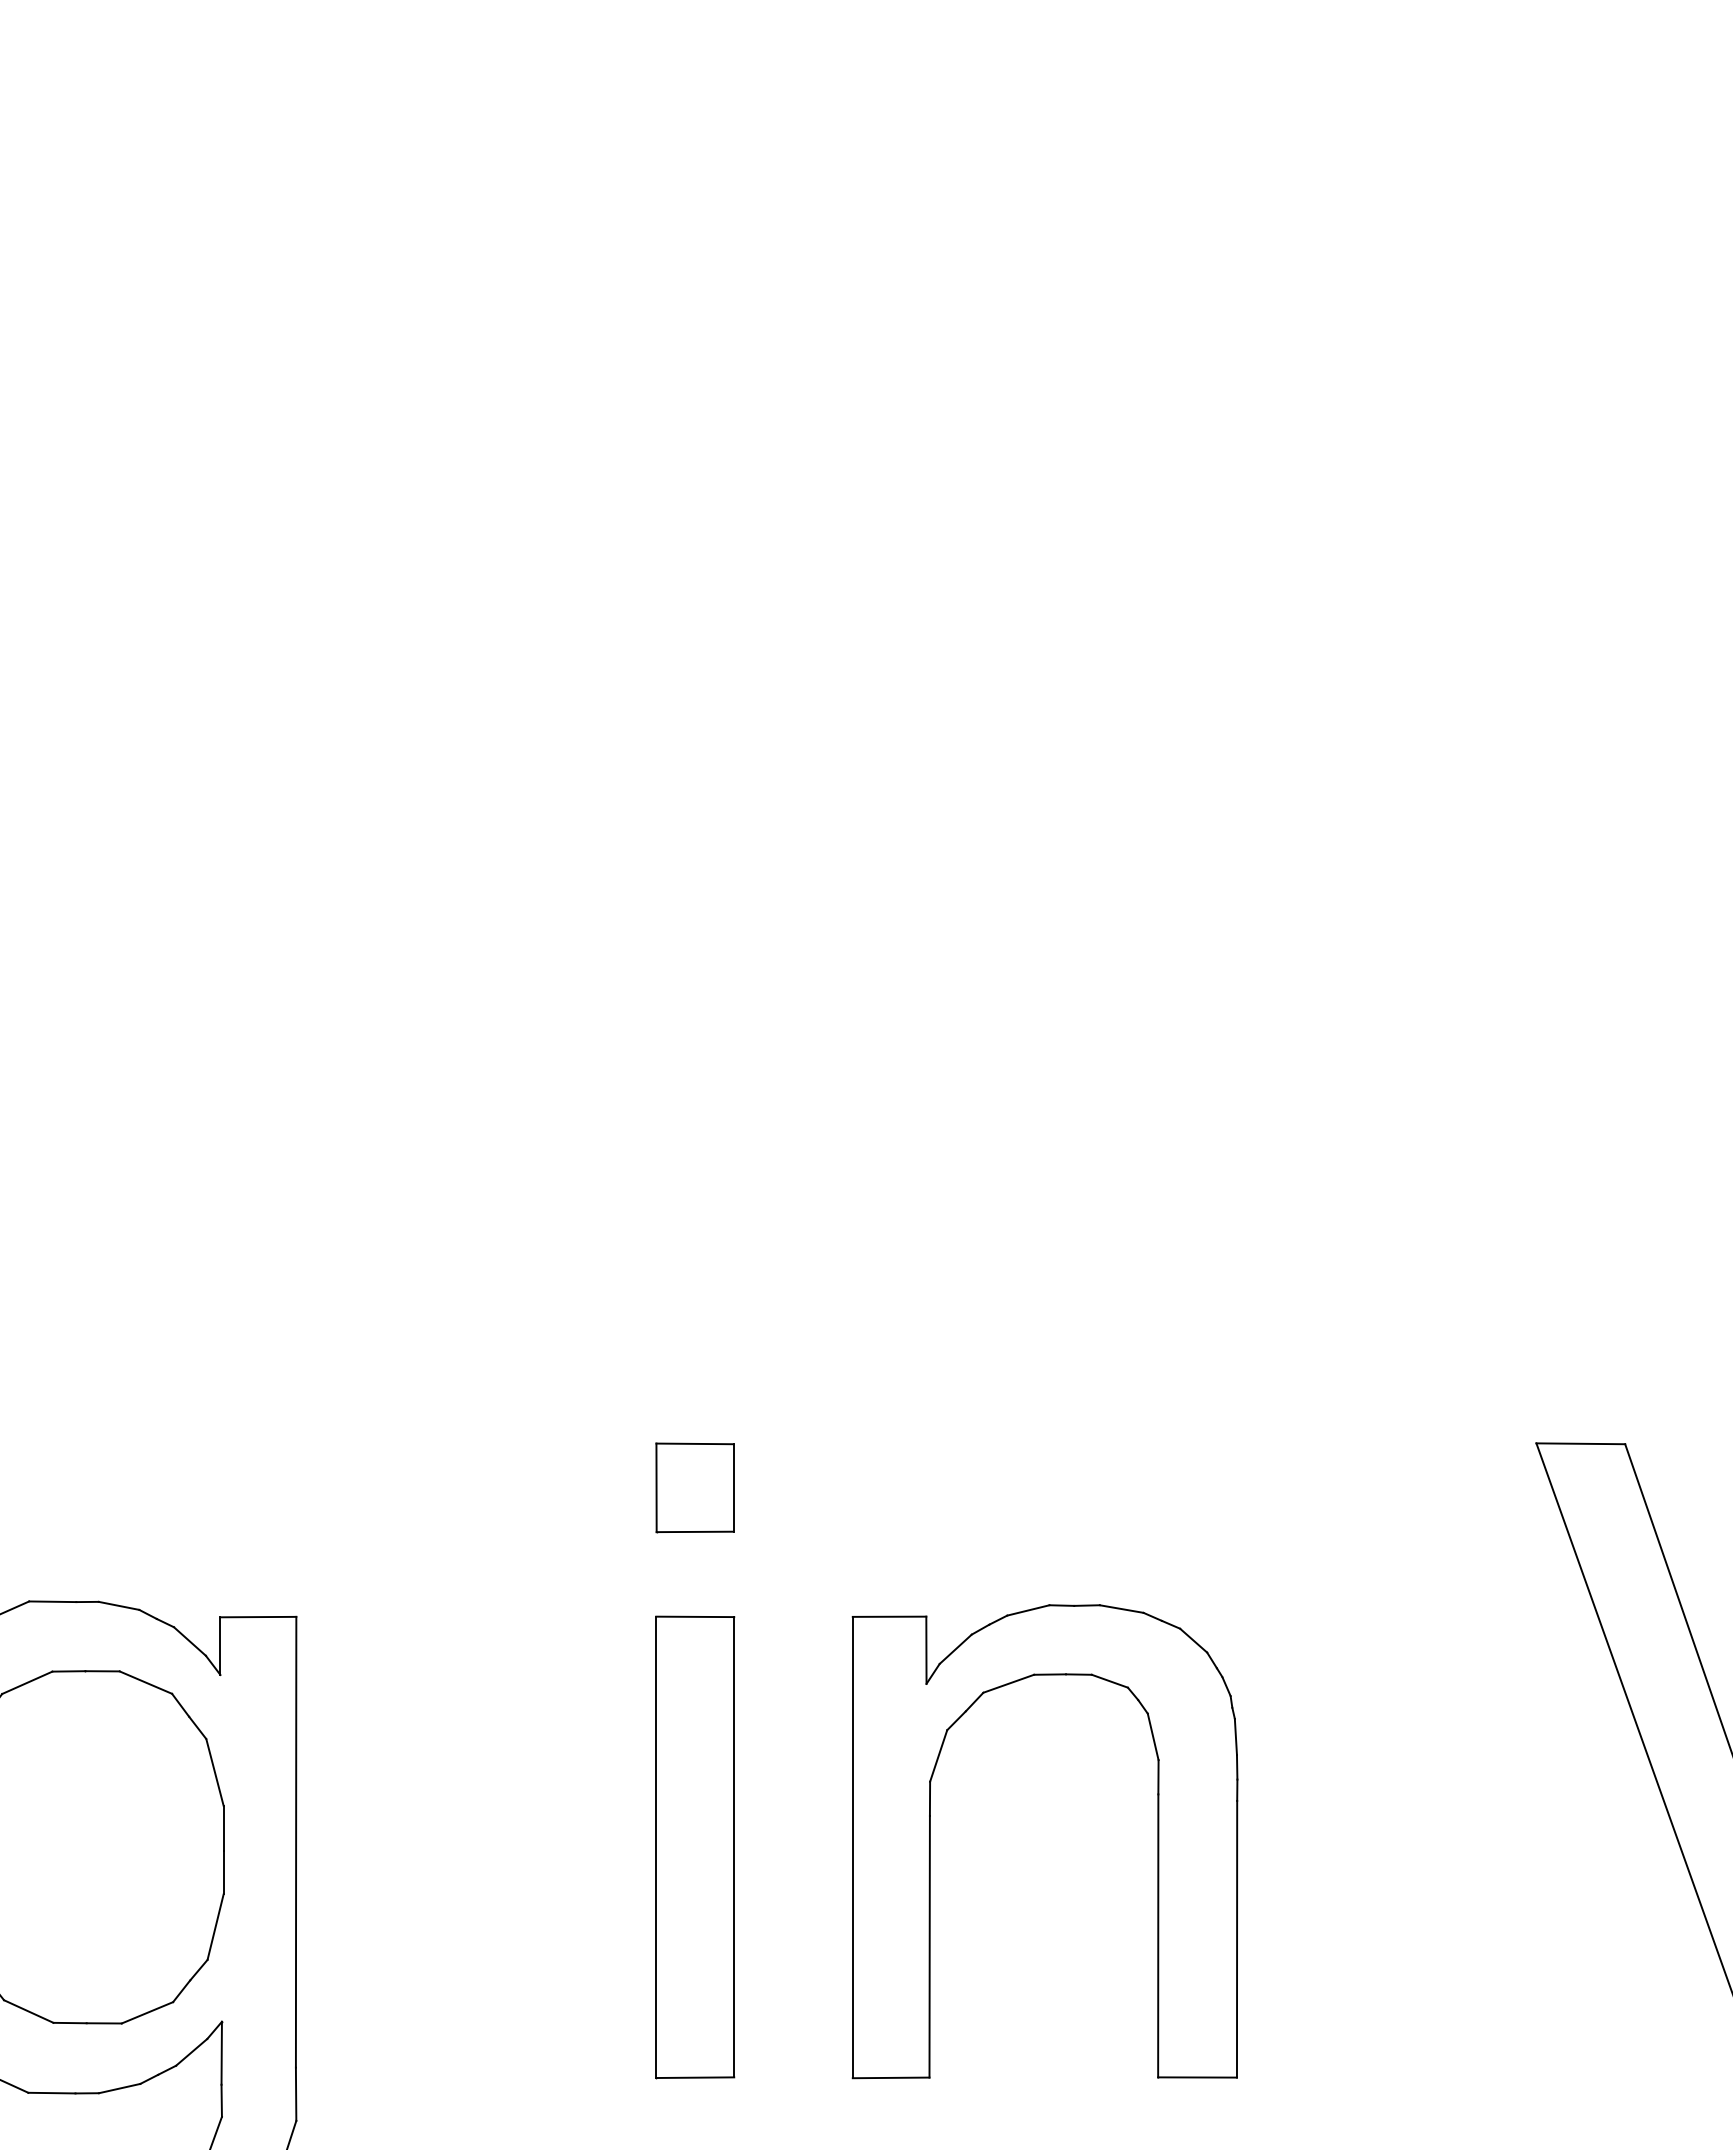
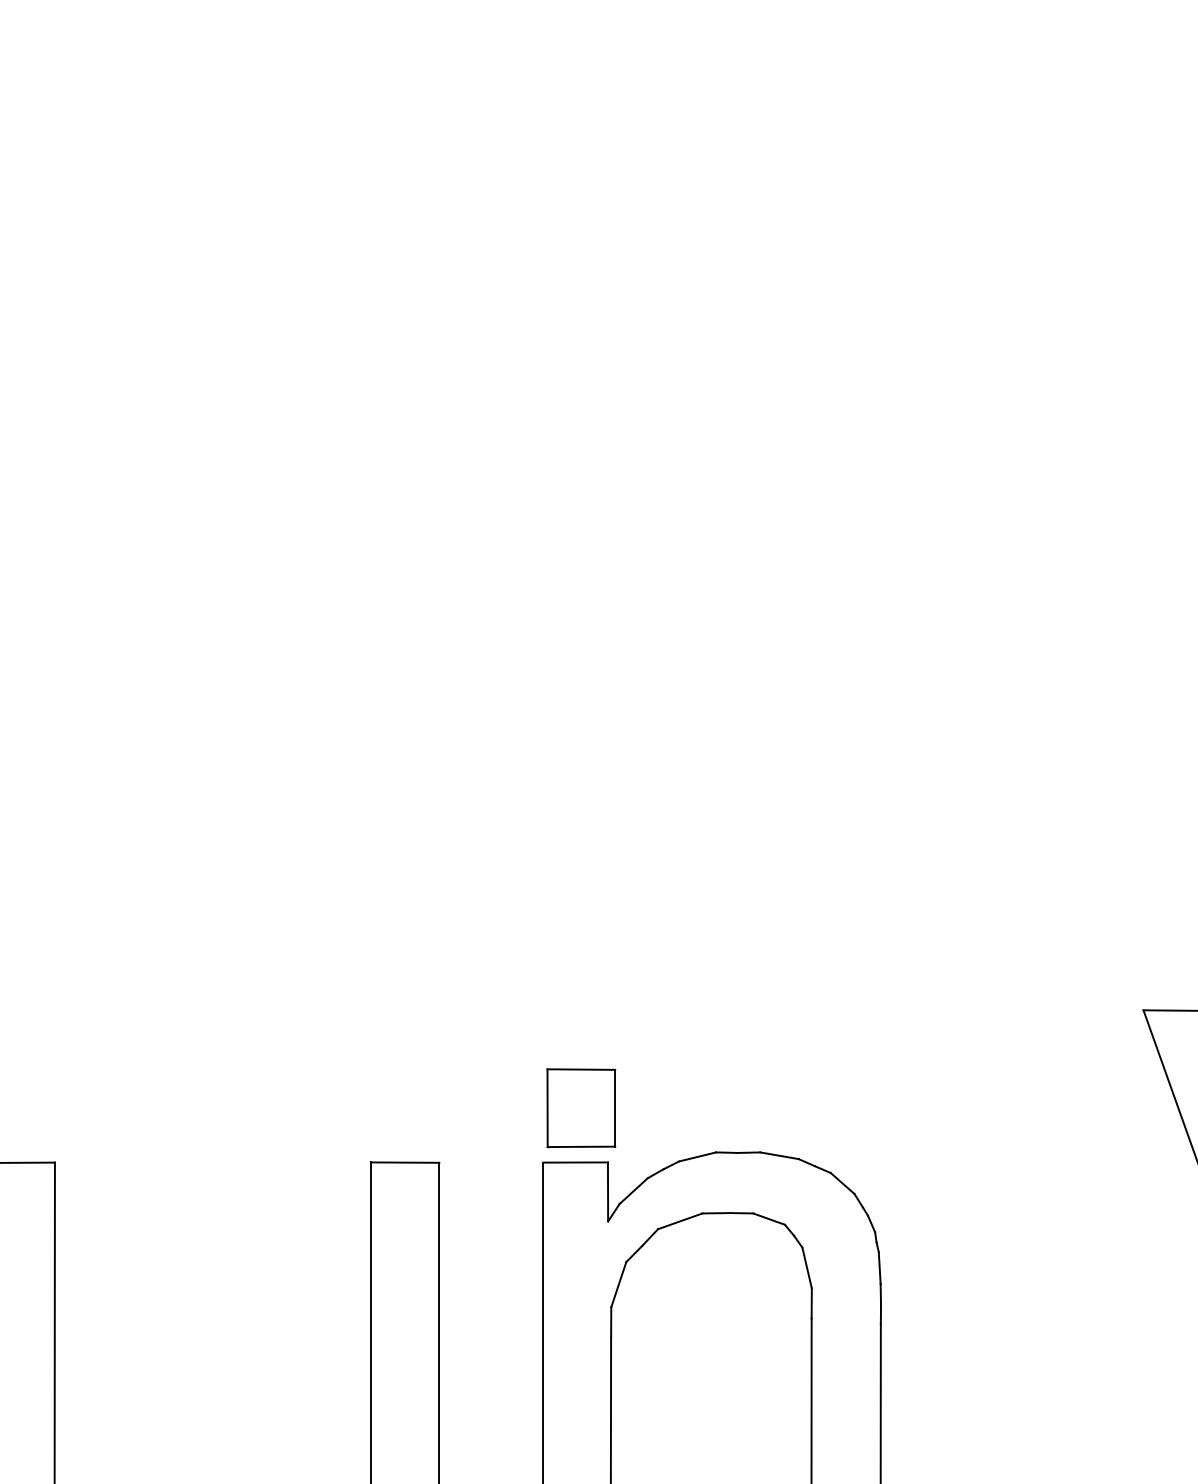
part: (694, 1487) -> (580, 1107), moved

